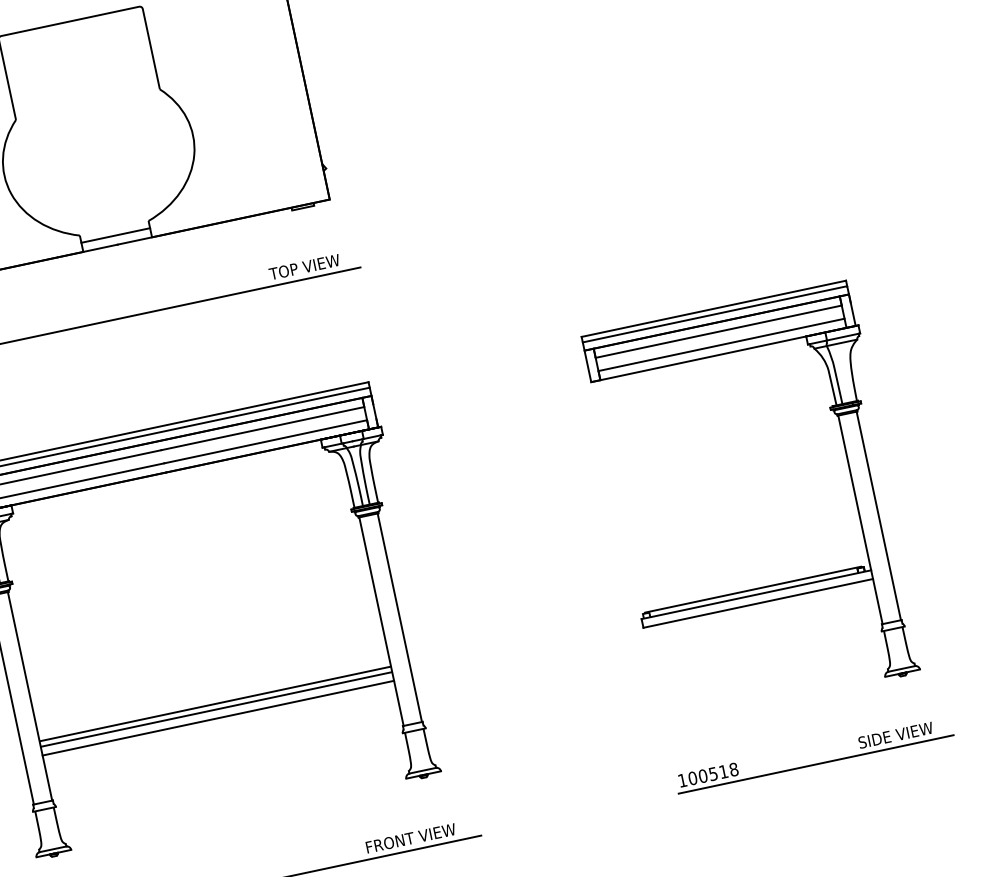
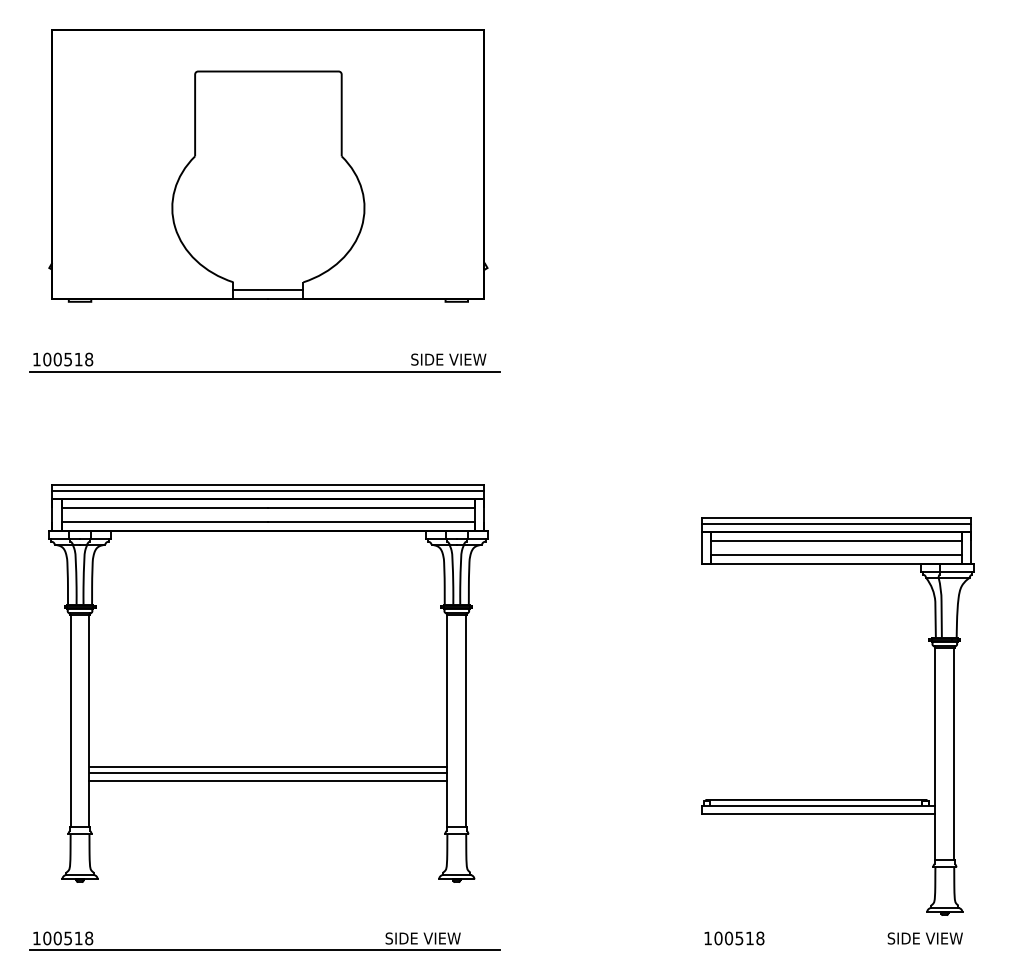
text: (307, 266) -> (448, 359), TOP VIEW -> SIDE VIEW
part: (773, 584) -> (837, 799), moved
line: (816, 764) -> (841, 950), removed
text: (410, 838) -> (430, 938), FRONT VIEW -> SIDE VIEW

